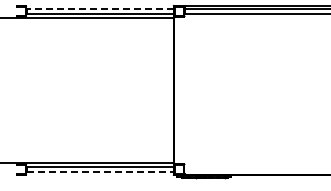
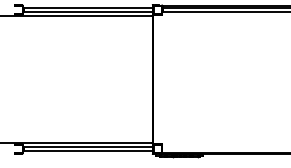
line: (99, 8) -> (87, 7), dashed -> solid
line: (100, 171) -> (88, 150), dashed -> solid

